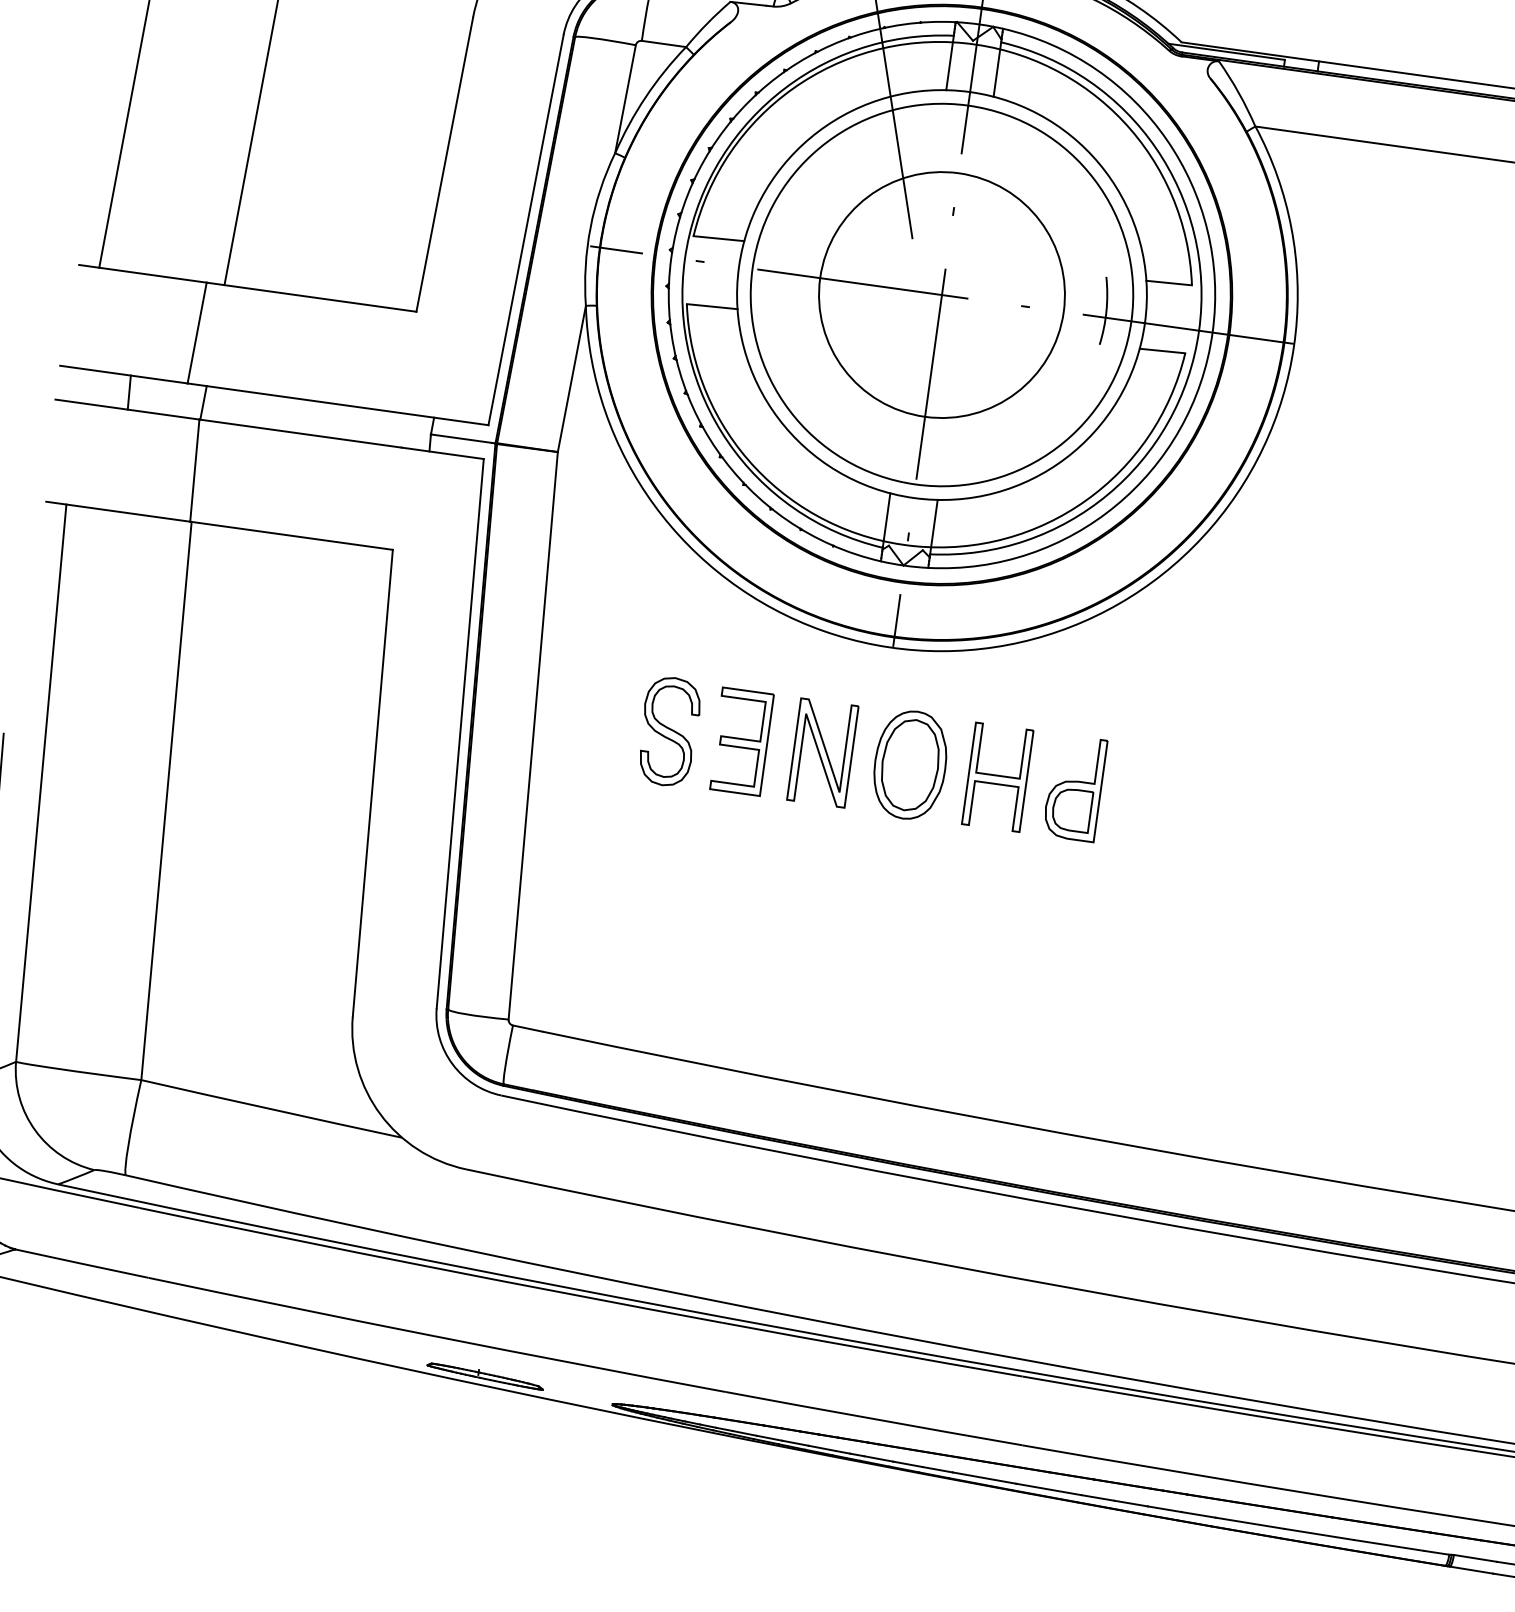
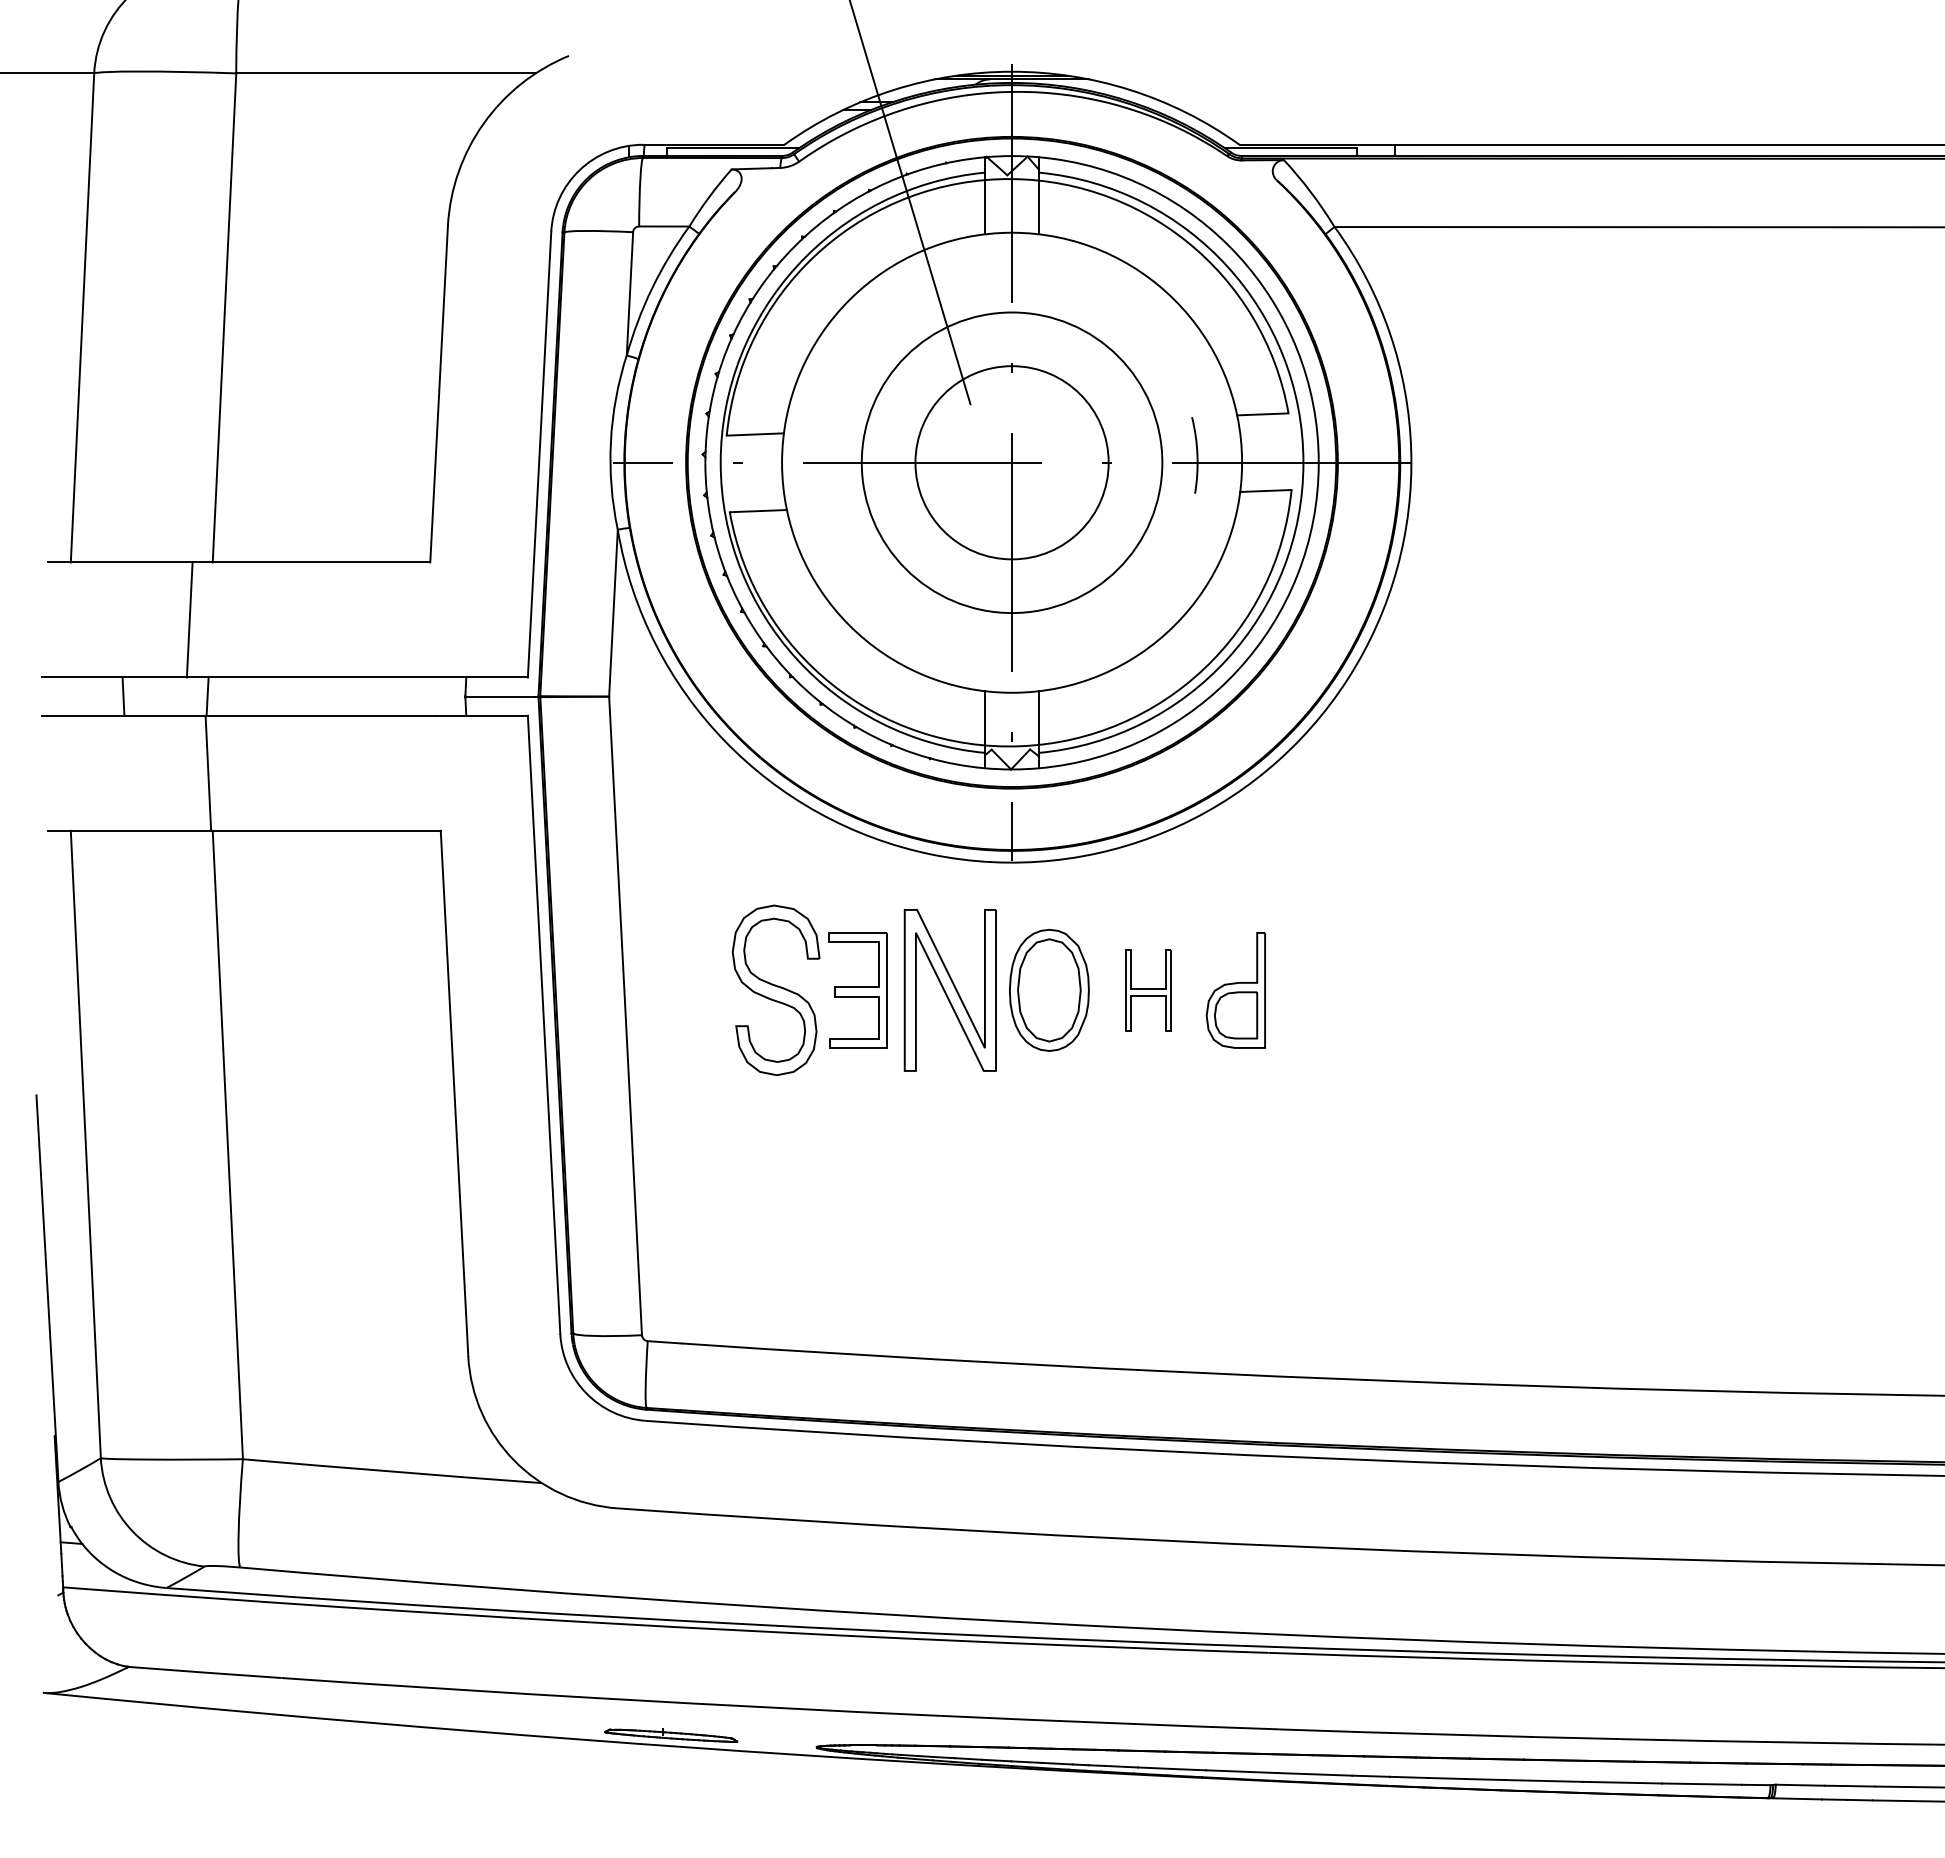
circle: (941, 294) -> (1011, 462), size x0.7
circle: (942, 294) -> (1012, 462), size x0.7
part: (668, 731) -> (775, 990), size x1.4
part: (822, 753) -> (949, 990), size x1.4
part: (997, 777) -> (1148, 990), size x0.7

